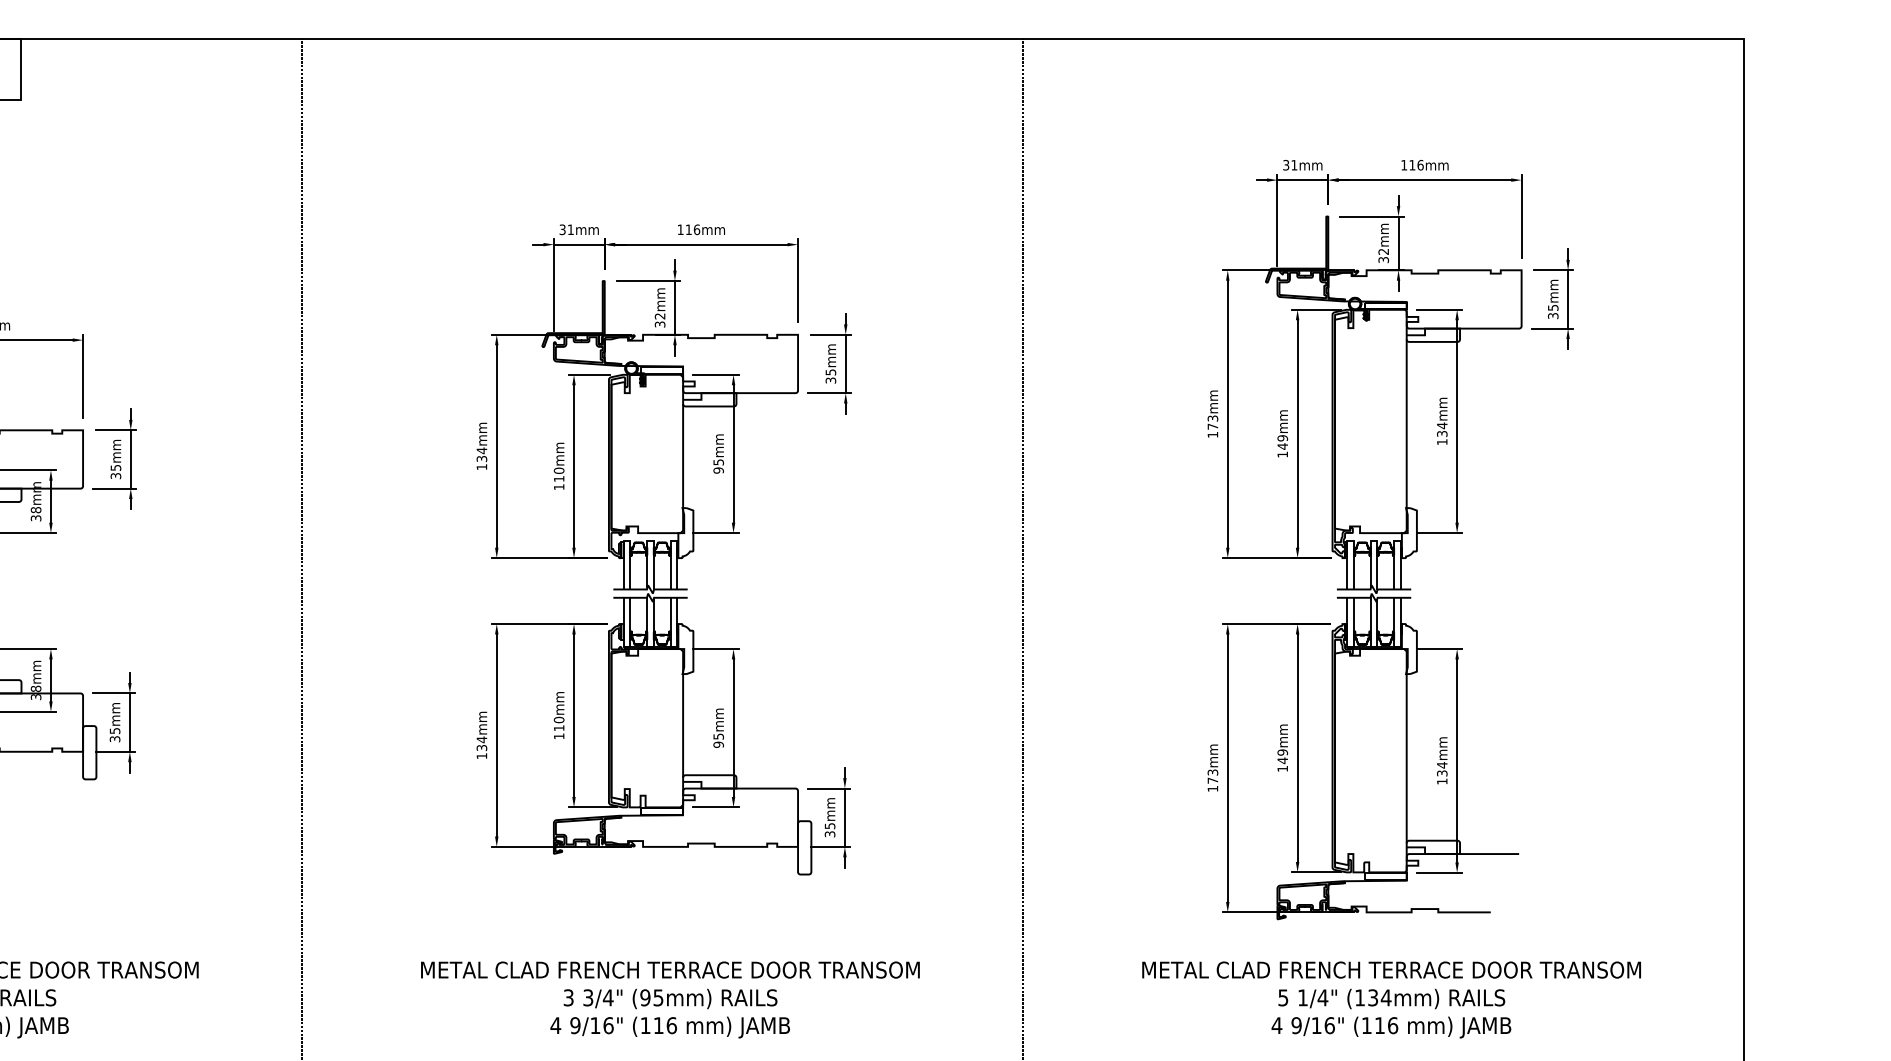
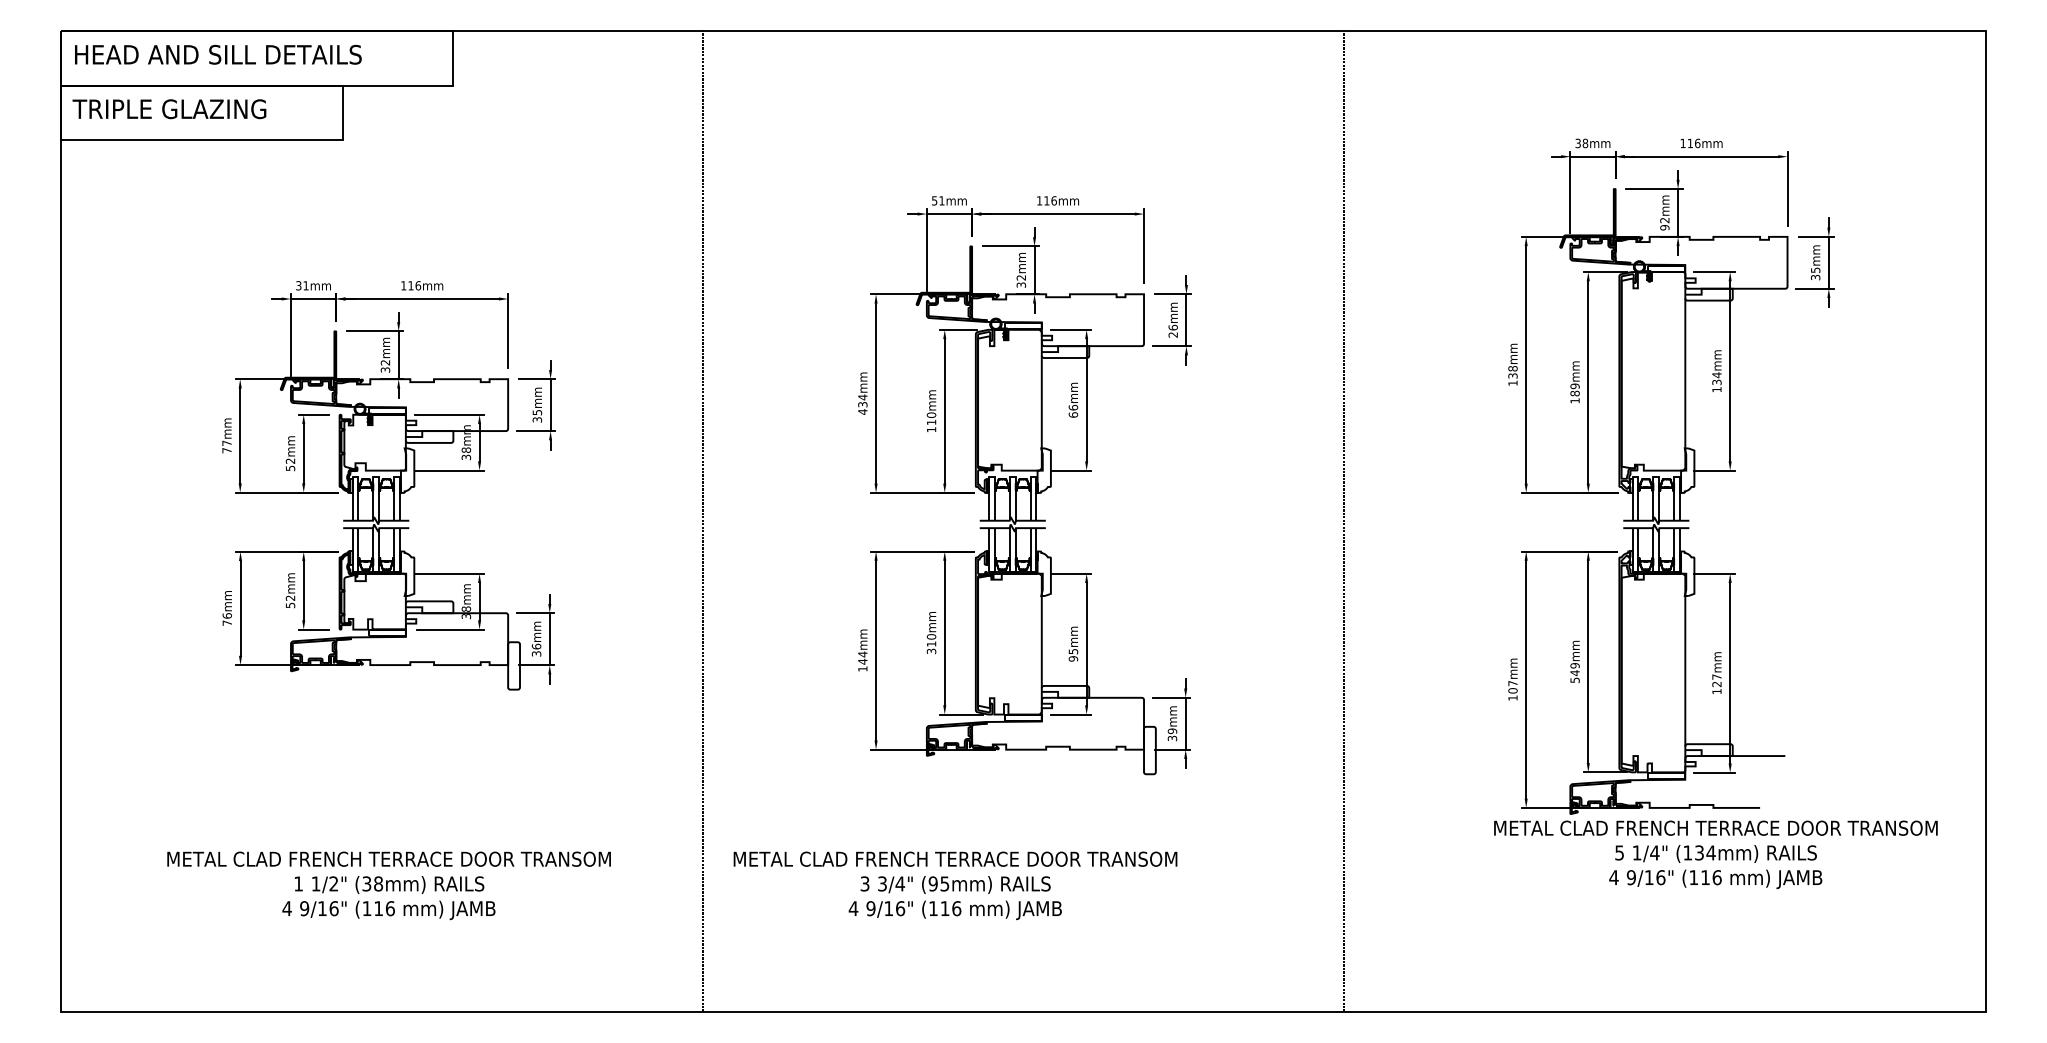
text: (1294, 165) -> (1585, 143), 31mm -> 38mm
text: (562, 229) -> (934, 200), 31mm -> 51mm
text: (1383, 259) -> (1664, 227), 32mm -> 92mm
text: (830, 375) -> (1172, 330), 35mm -> 26mm
text: (1212, 422) -> (1512, 372), 173mm -> 138mm
text: (1282, 446) -> (1574, 393), 149mm -> 189mm
text: (718, 465) -> (1073, 410), 95mm -> 66mm
text: (481, 466) -> (862, 411), 134mm -> 434mm
text: (114, 730) -> (536, 646), 35mm -> 36mm
text: (559, 736) -> (931, 651), 110mm -> 310mm
text: (481, 747) -> (862, 661), 134mm -> 144mm
text: (1282, 767) -> (1574, 679), 149mm -> 549mm
text: (1441, 769) -> (1716, 680), 134mm -> 127mm
text: (1212, 776) -> (1512, 687), 173mm -> 107mm
text: (828, 826) -> (1171, 731), 35mm -> 39mm
text: (670, 999) -> (955, 885), moved
text: (1391, 999) -> (1715, 854), moved

